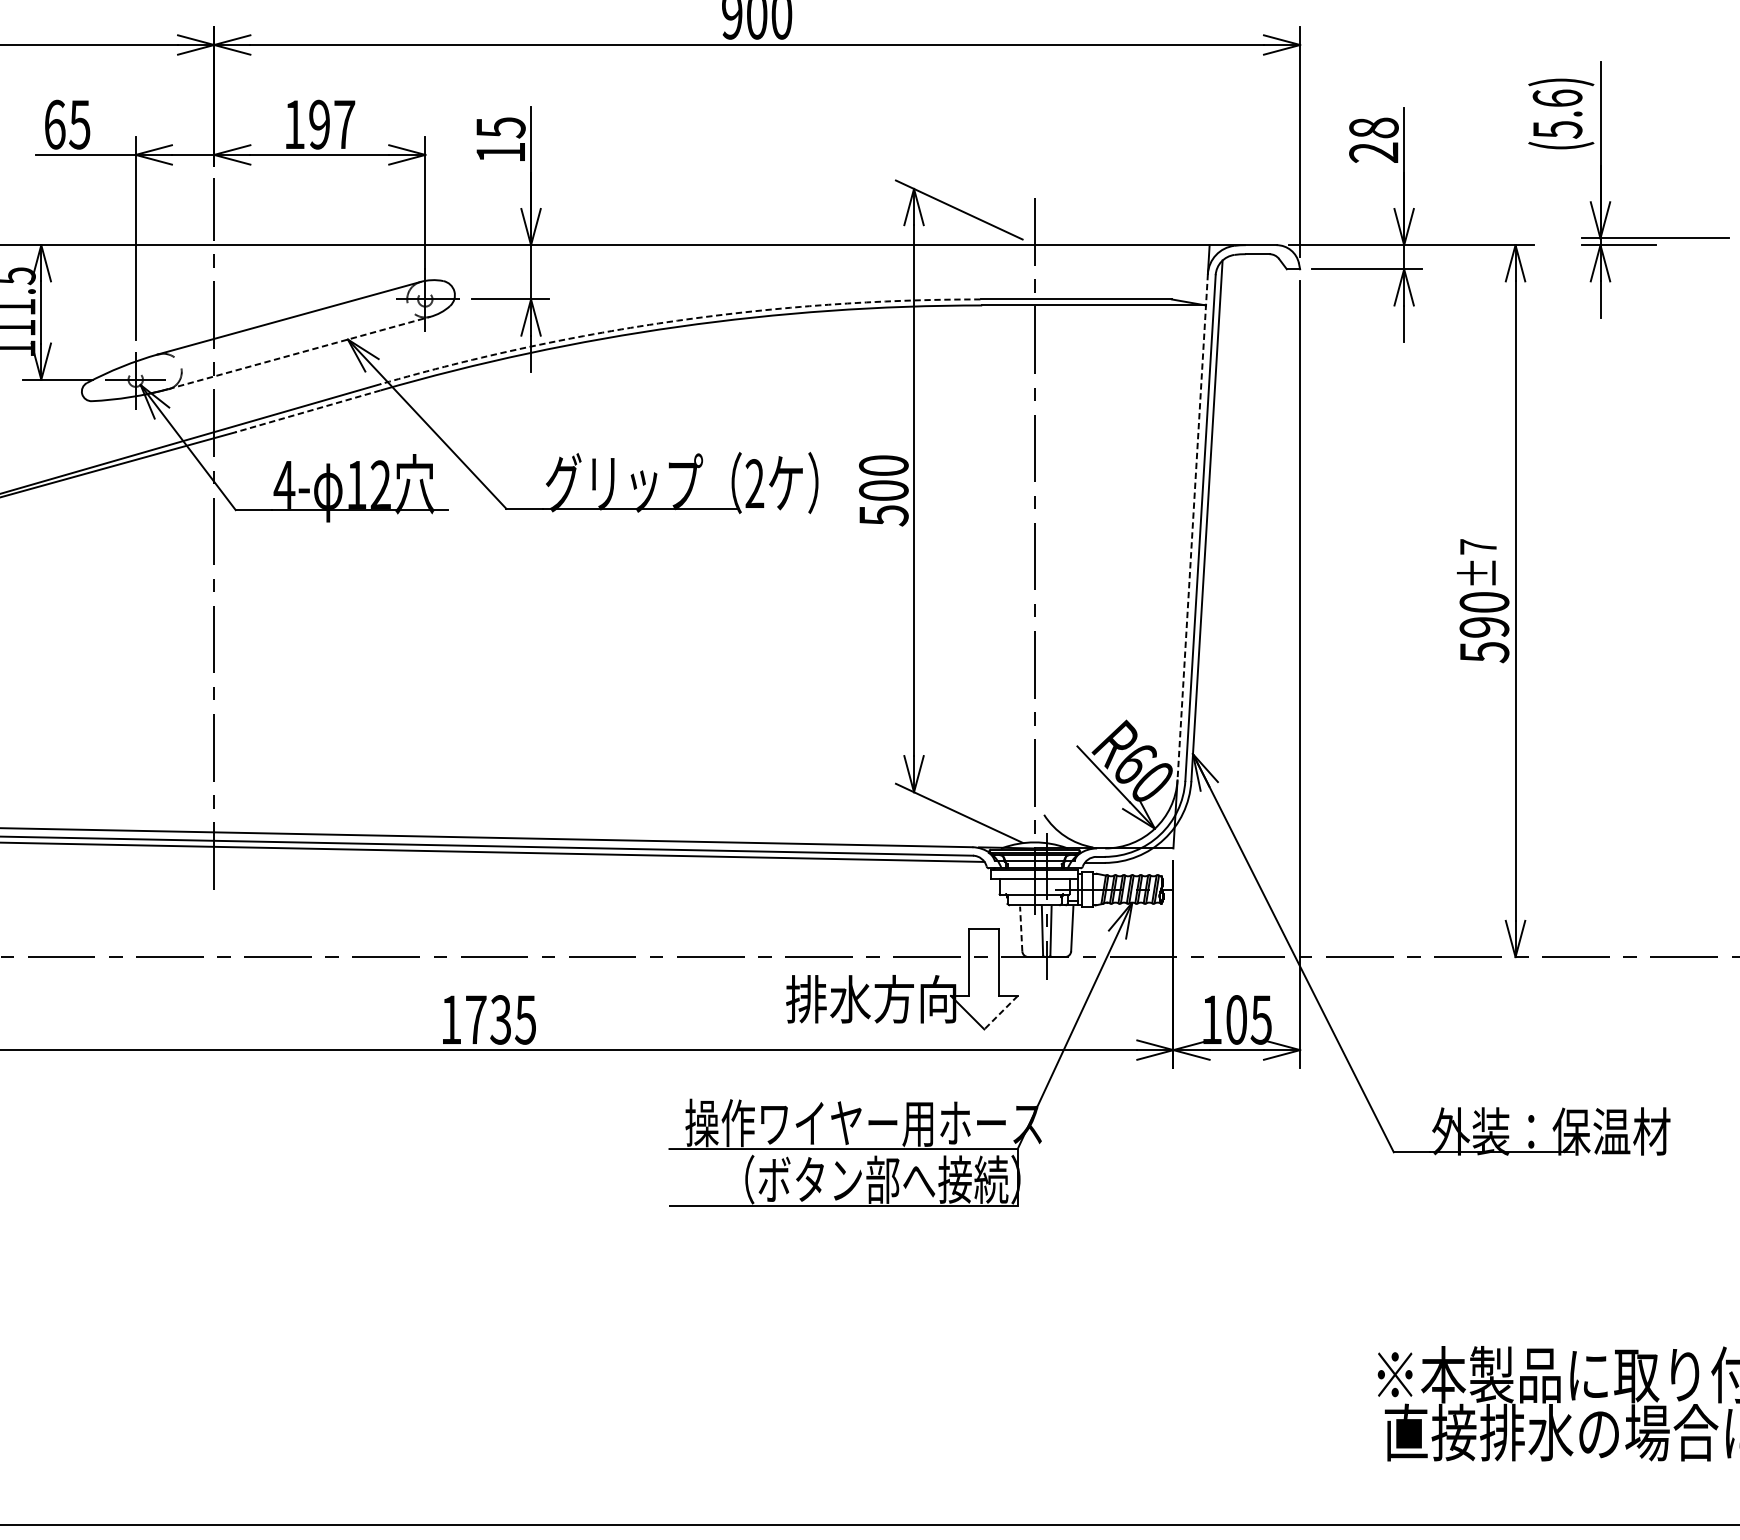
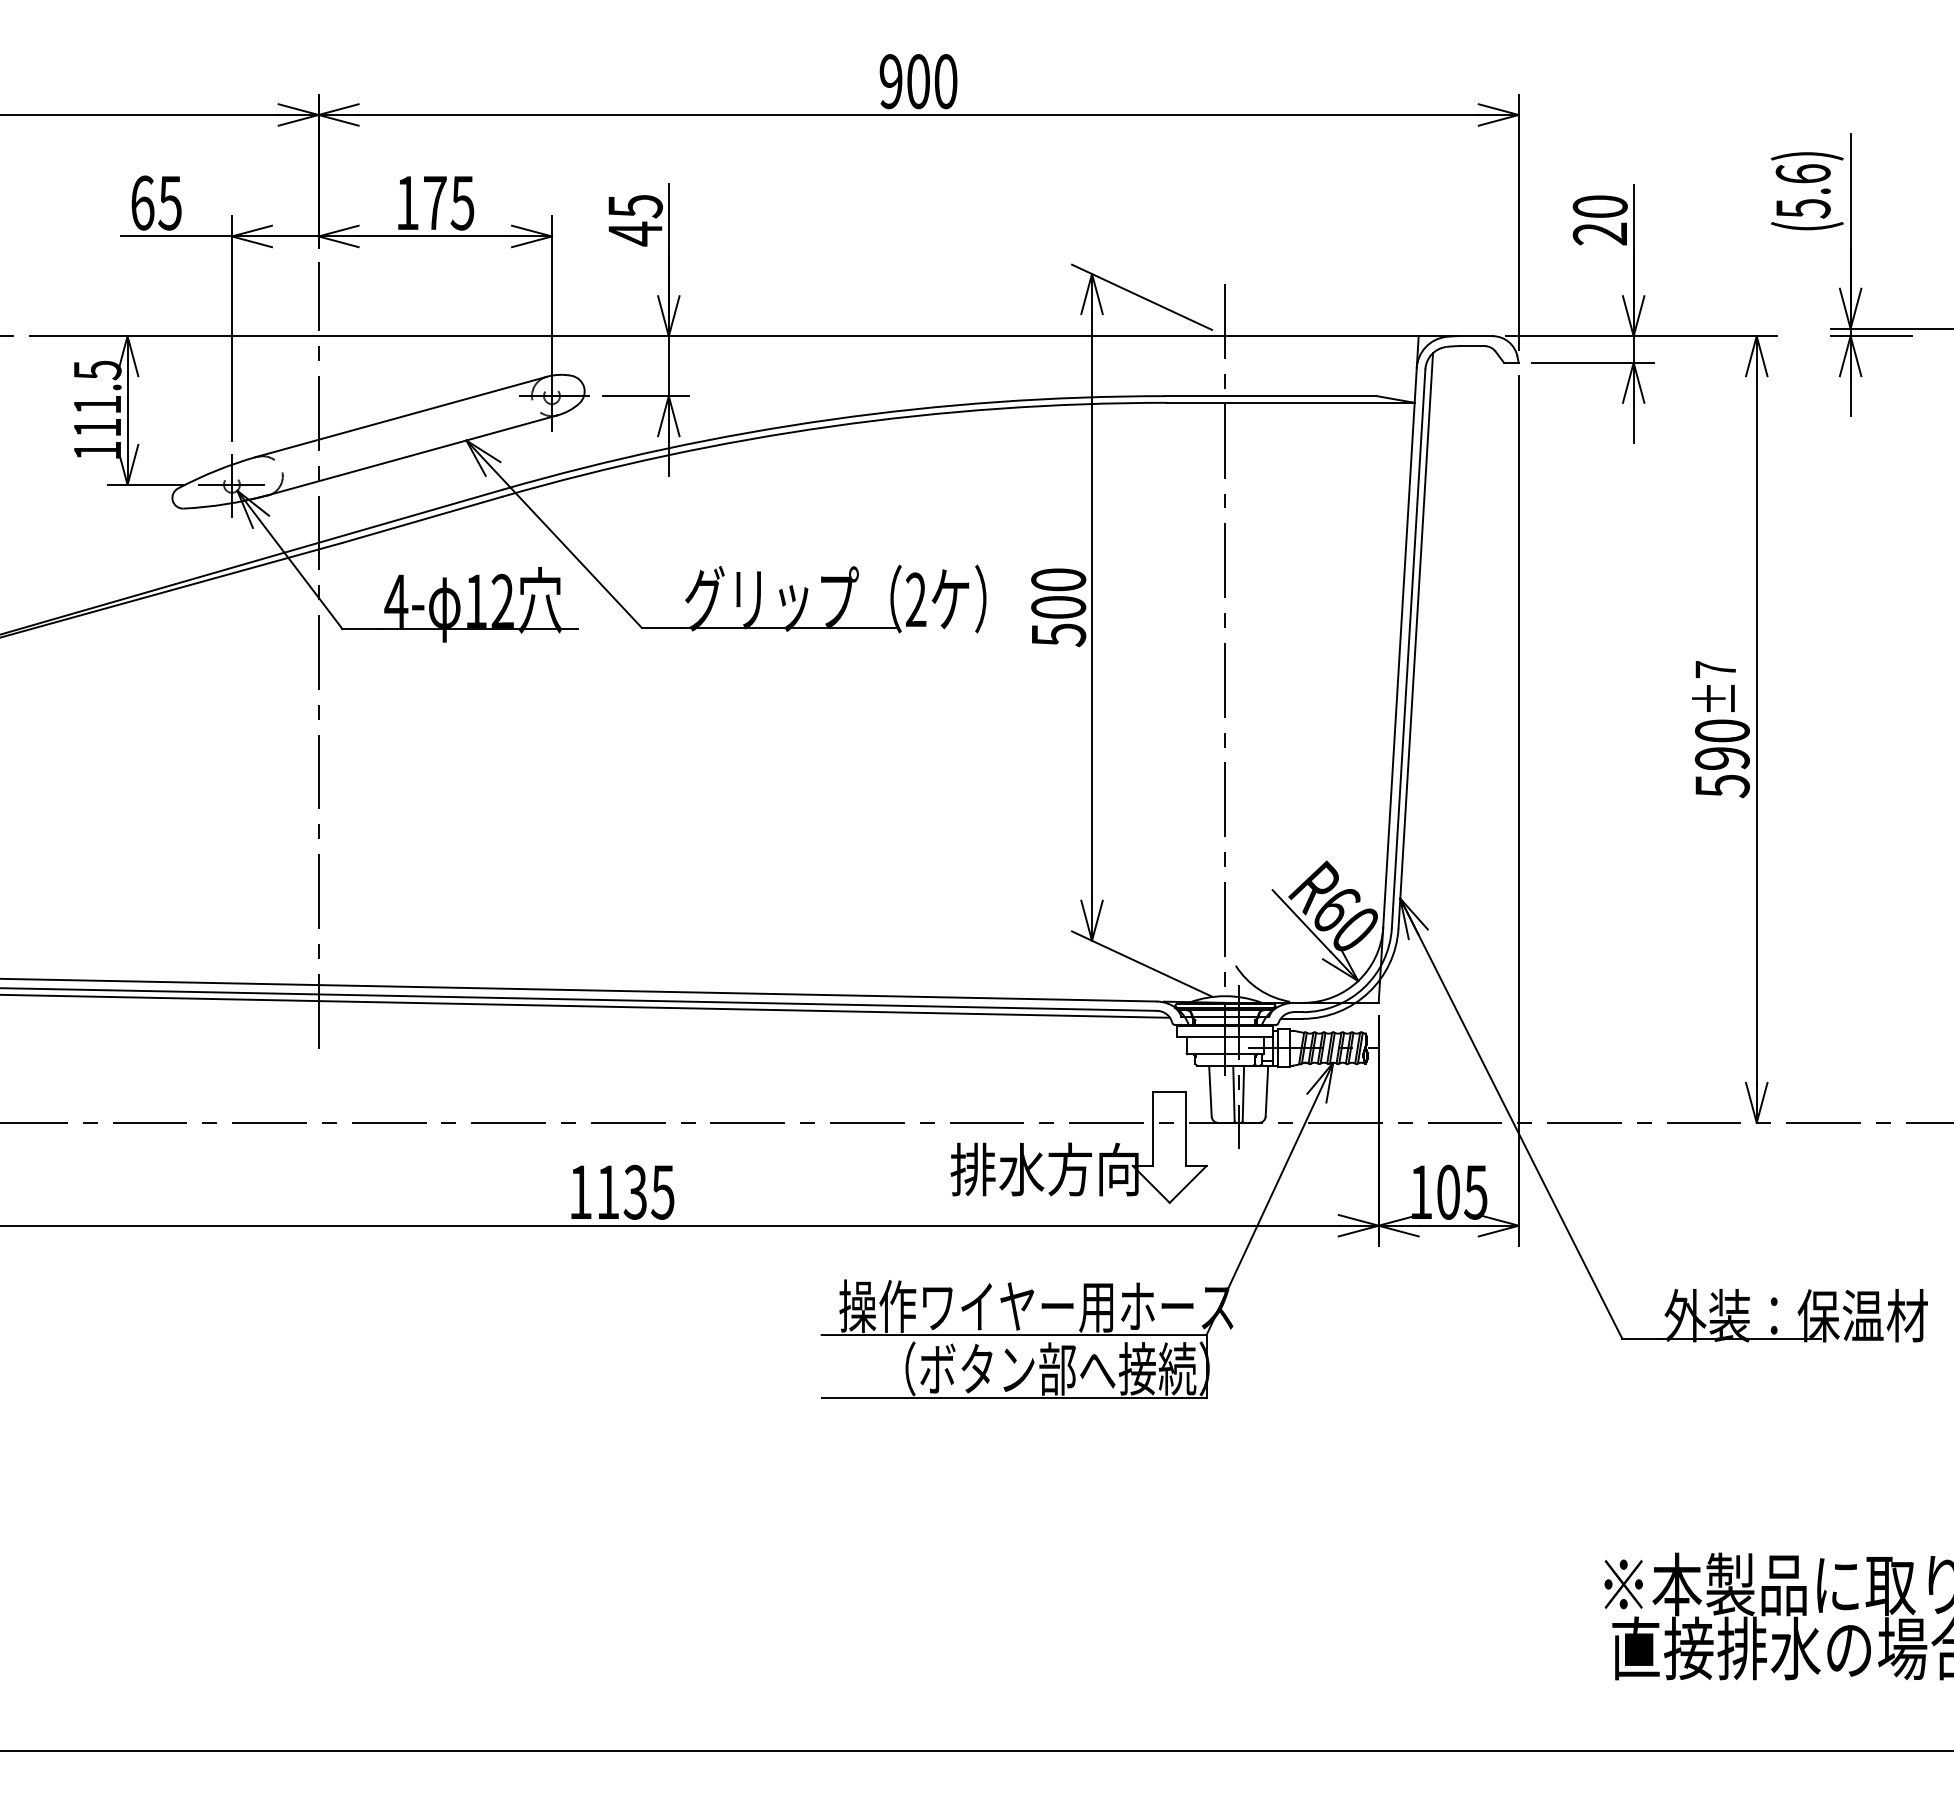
text: (331, 124) -> (448, 202), 197 -> 175
text: (1373, 127) -> (1599, 206), 28 -> 20
text: (500, 152) -> (635, 233), 15 -> 45
arc: (677, 320) -> (830, 419), dashed -> solid
line: (300, 353) -> (413, 455), dashed -> solid
line: (307, 411) -> (421, 520), dashed -> solid
line: (1192, 527) -> (1399, 648), dashed -> solid
line: (1021, 928) -> (1210, 1091), dashed -> solid
line: (1000, 1012) -> (1187, 1184), dashed -> solid
text: (476, 1019) -> (608, 1191), 1735 -> 1135

